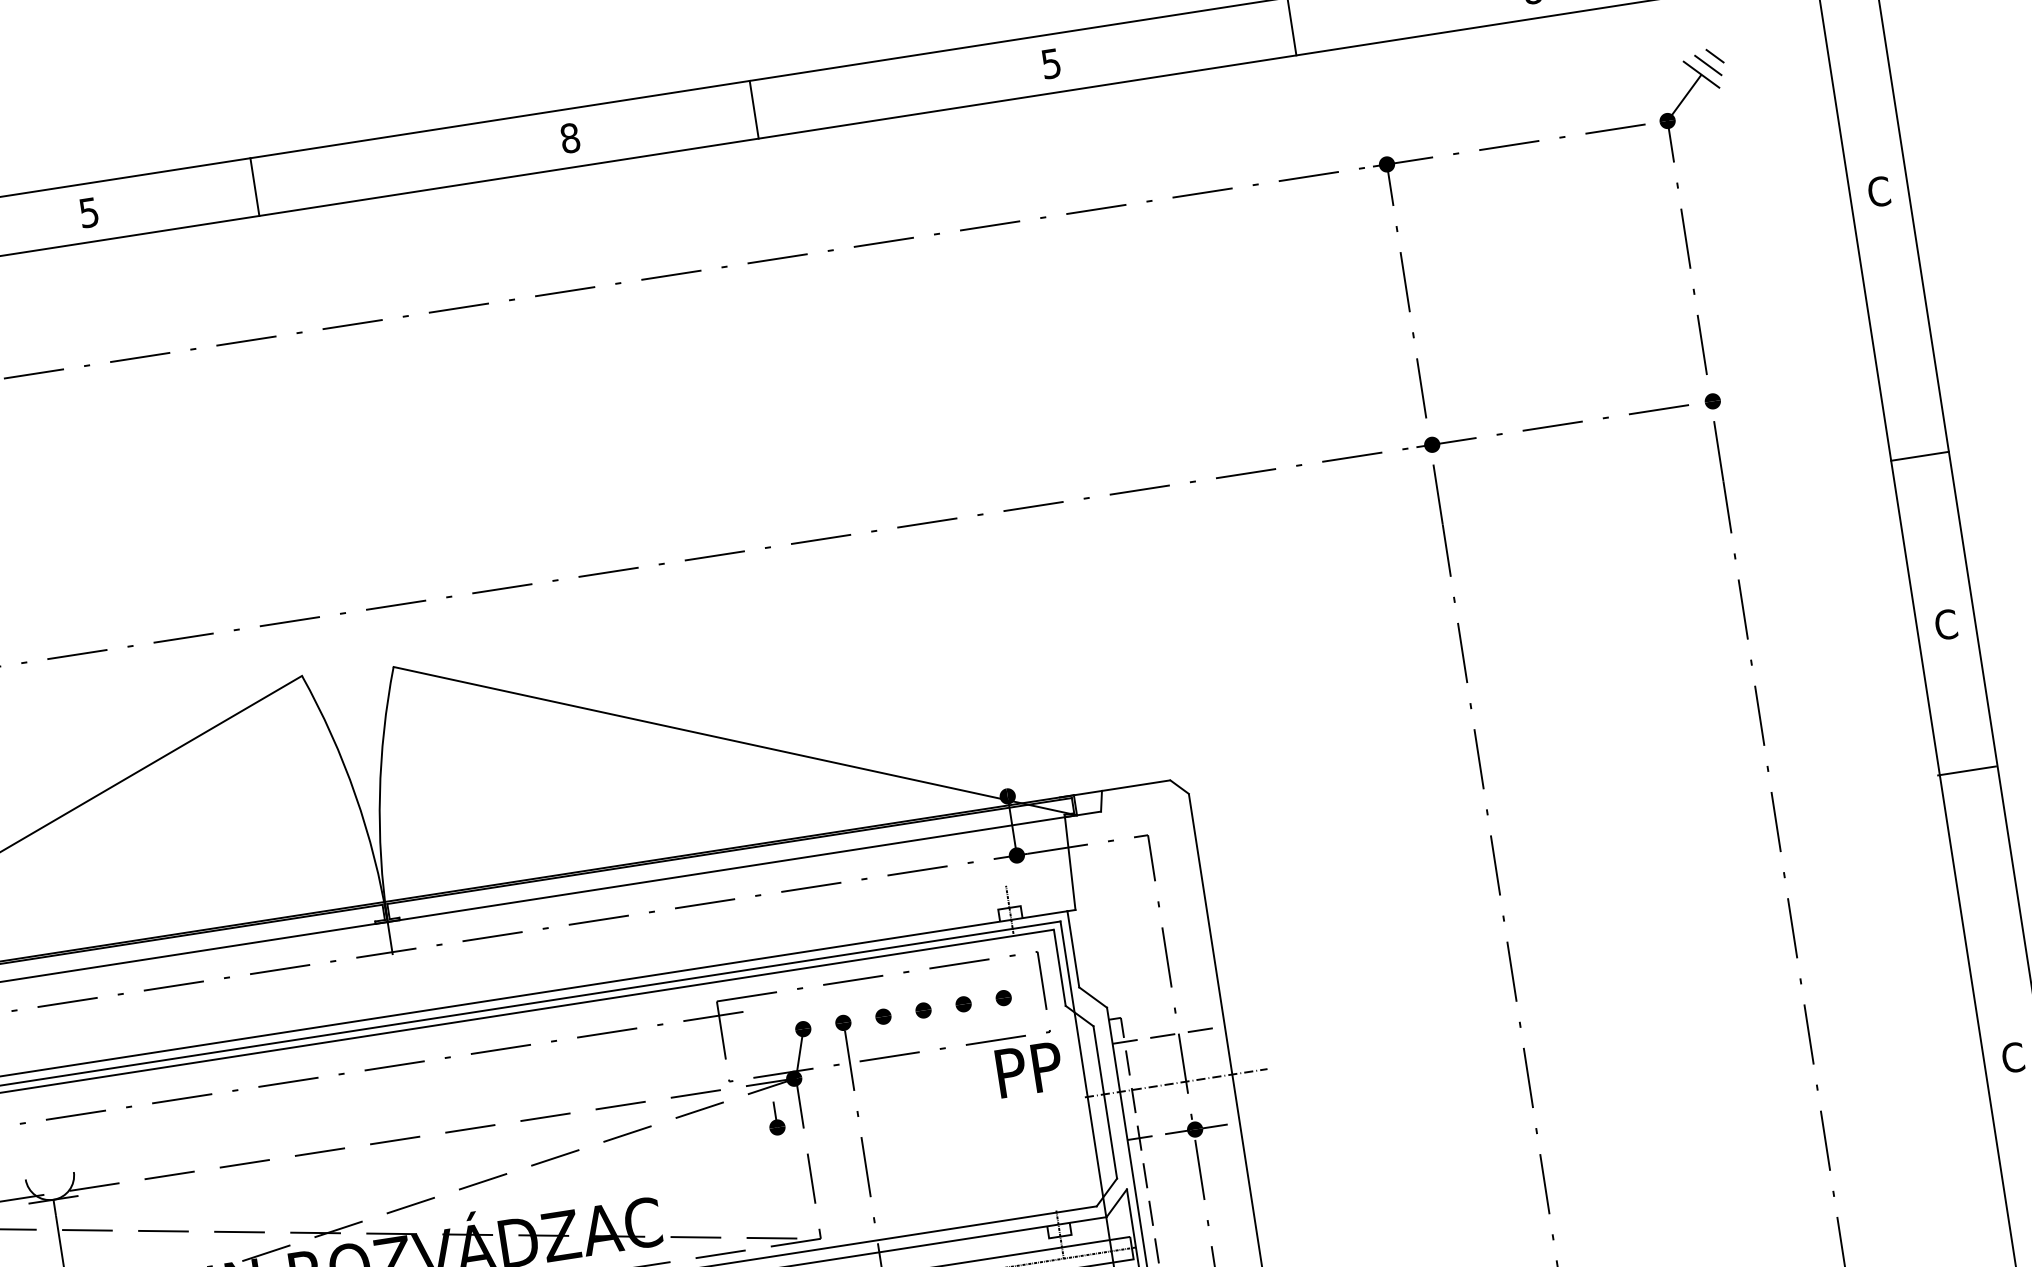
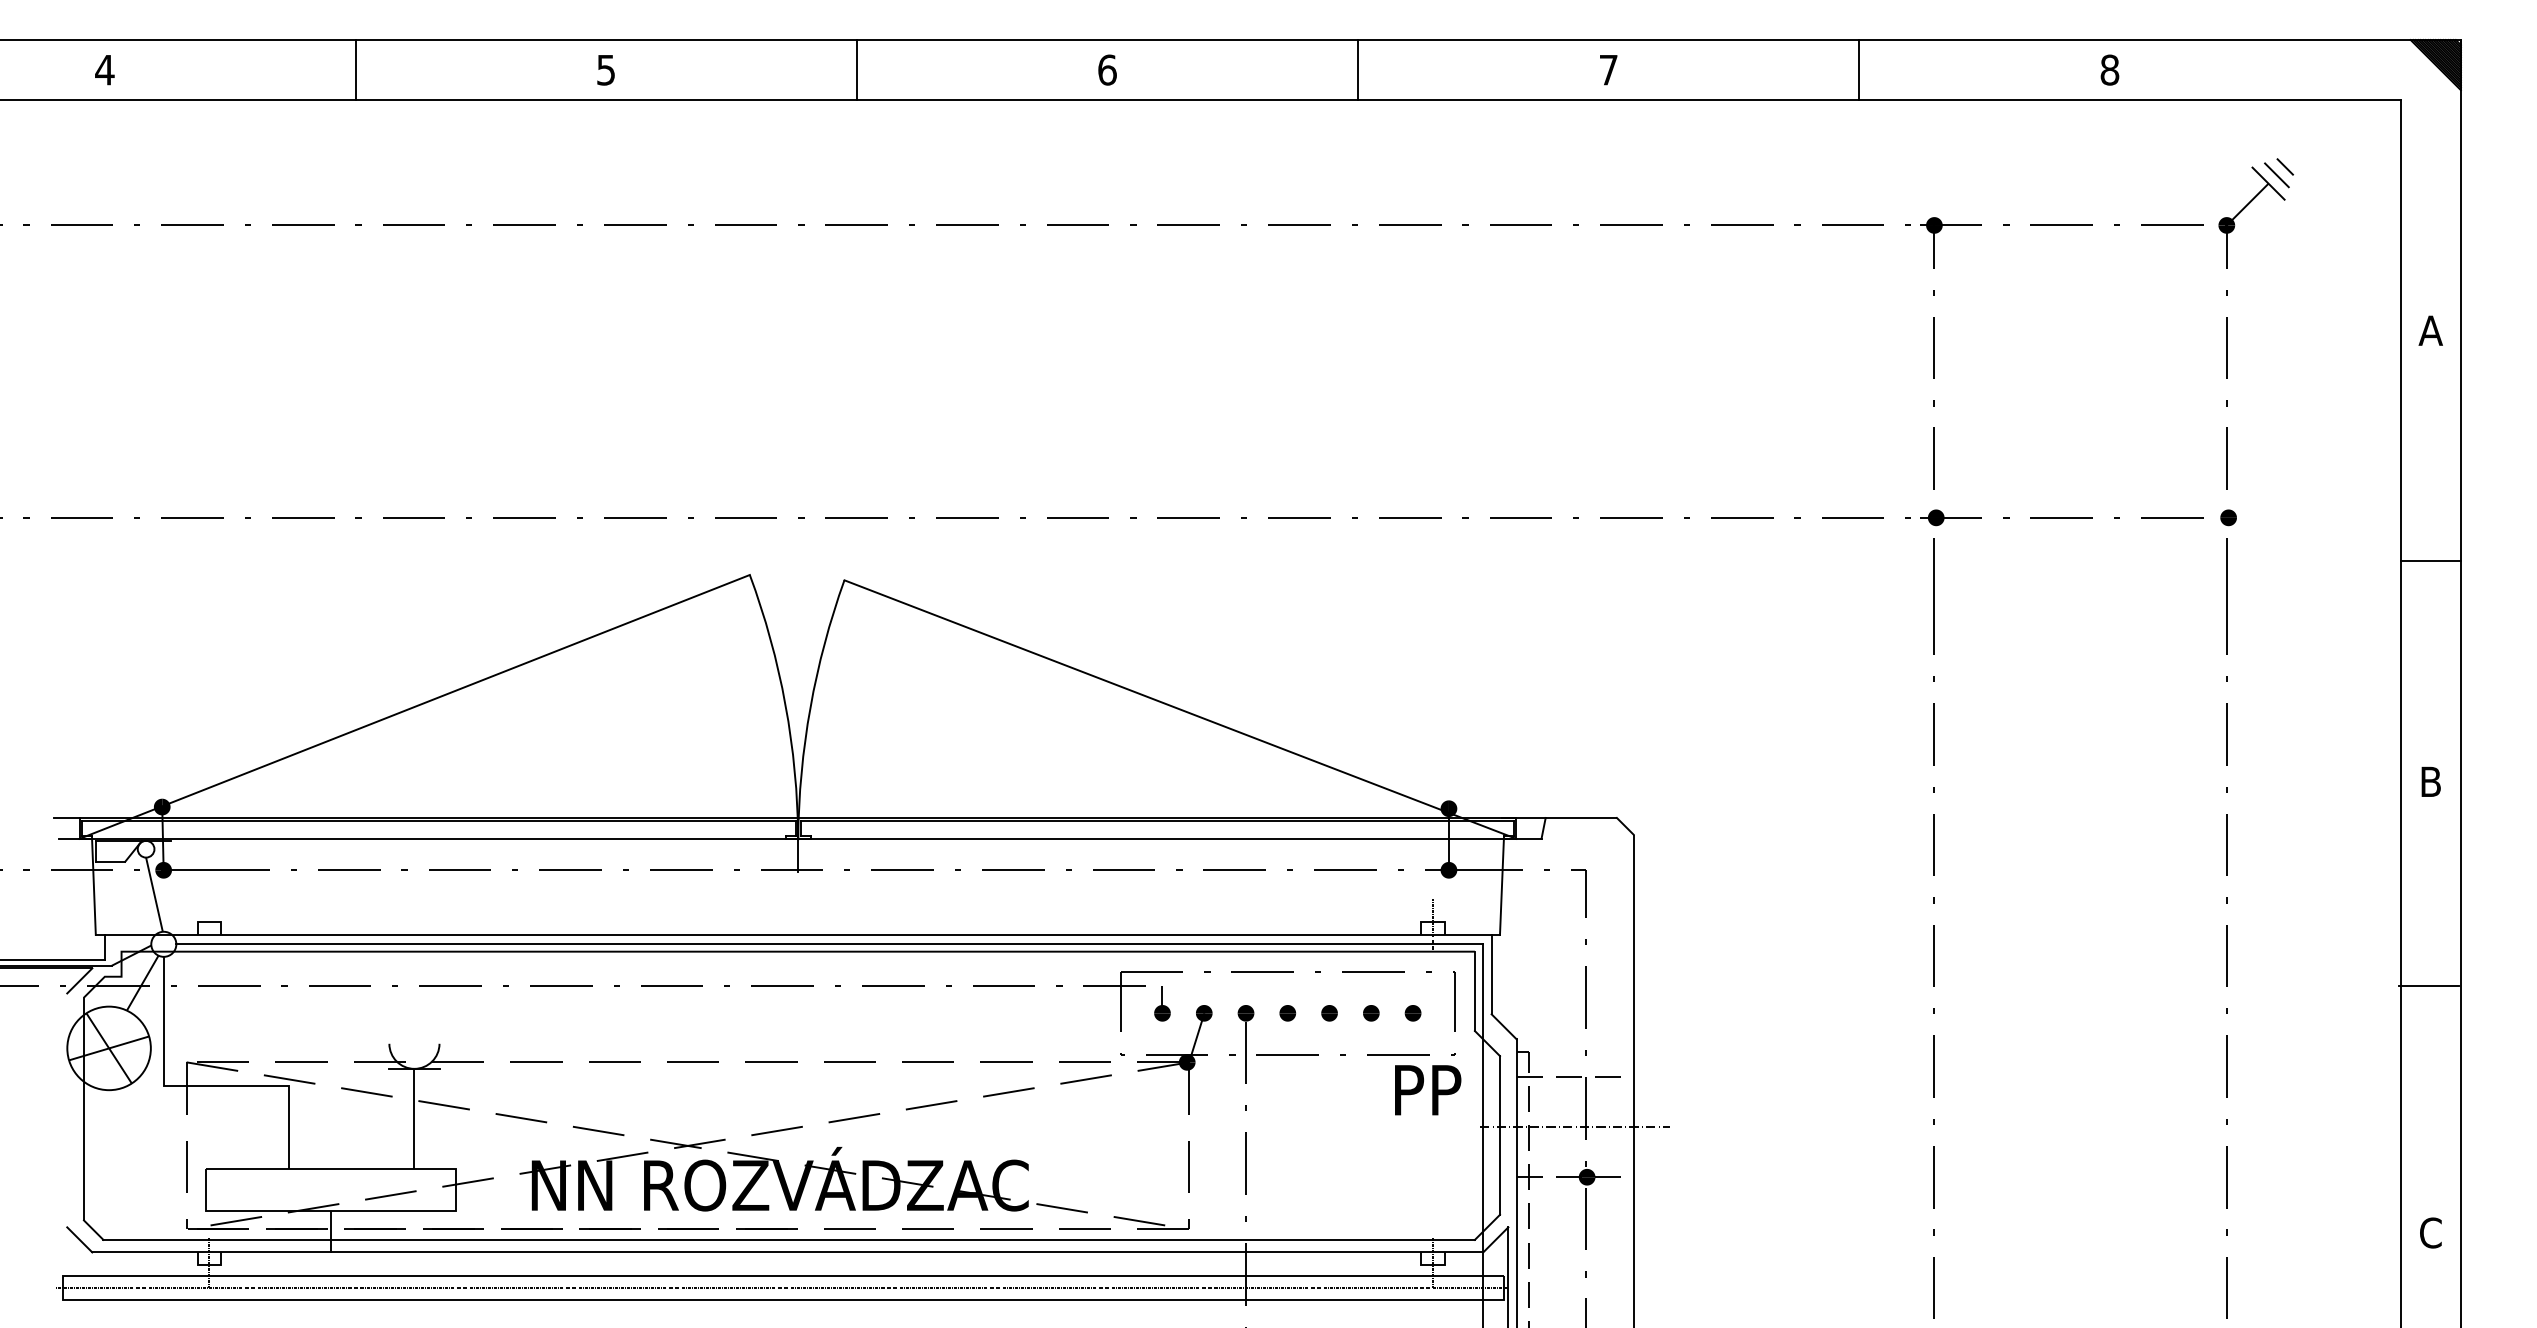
text: (1051, 64) -> (1608, 70), 5 -> 7
line: (754, 110) -> (1358, 70), moved
text: (570, 137) -> (1107, 69), 8 -> 6
line: (254, 187) -> (856, 70), moved
text: (1878, 191) -> (2430, 330), C -> A
line: (1919, 456) -> (2430, 561), moved
text: (1945, 624) -> (2430, 781), C -> B
line: (1966, 770) -> (2428, 985), moved
part: (776, 1118) -> (1162, 1003), moved

